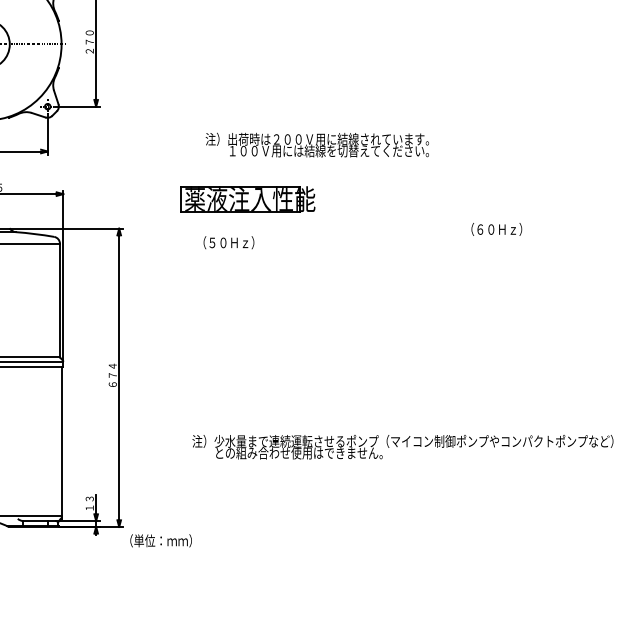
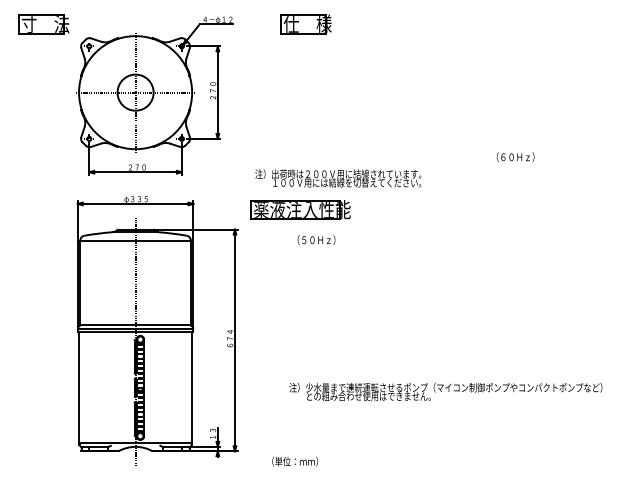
text: (317, 145) -> (338, 178), moved
part: (247, 198) -> (300, 209), moved
text: (496, 228) -> (515, 156), moved
text: (160, 540) -> (294, 461), moved

